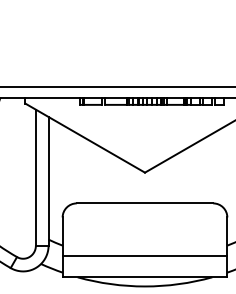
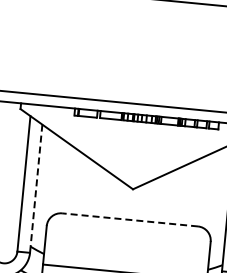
line: (48, 181) -> (36, 188), solid -> dashed
line: (144, 203) -> (129, 219), solid -> dashed

